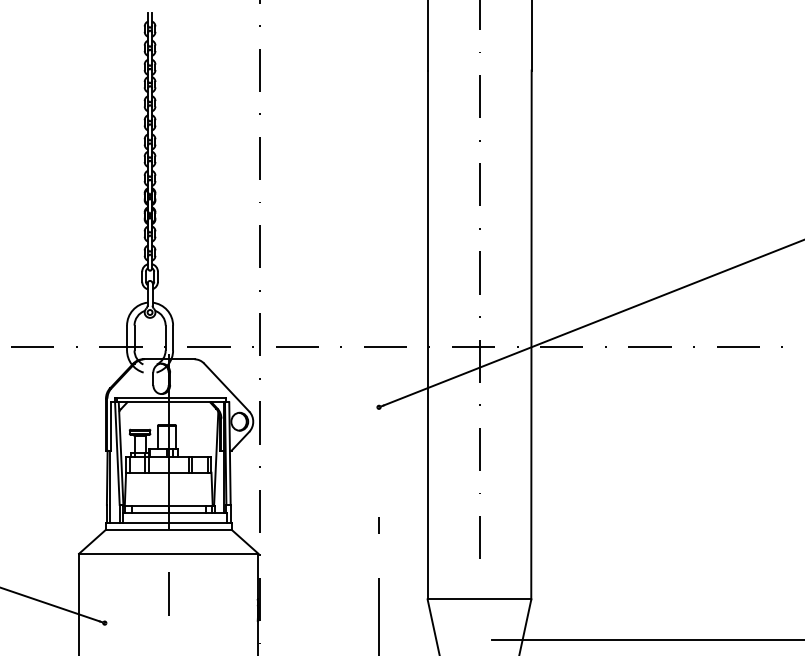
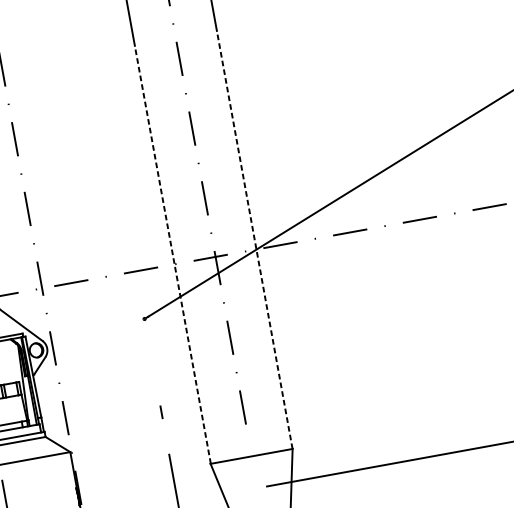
line: (427, 334) -> (172, 254), solid -> dashed
line: (531, 334) -> (254, 239), solid -> dashed

